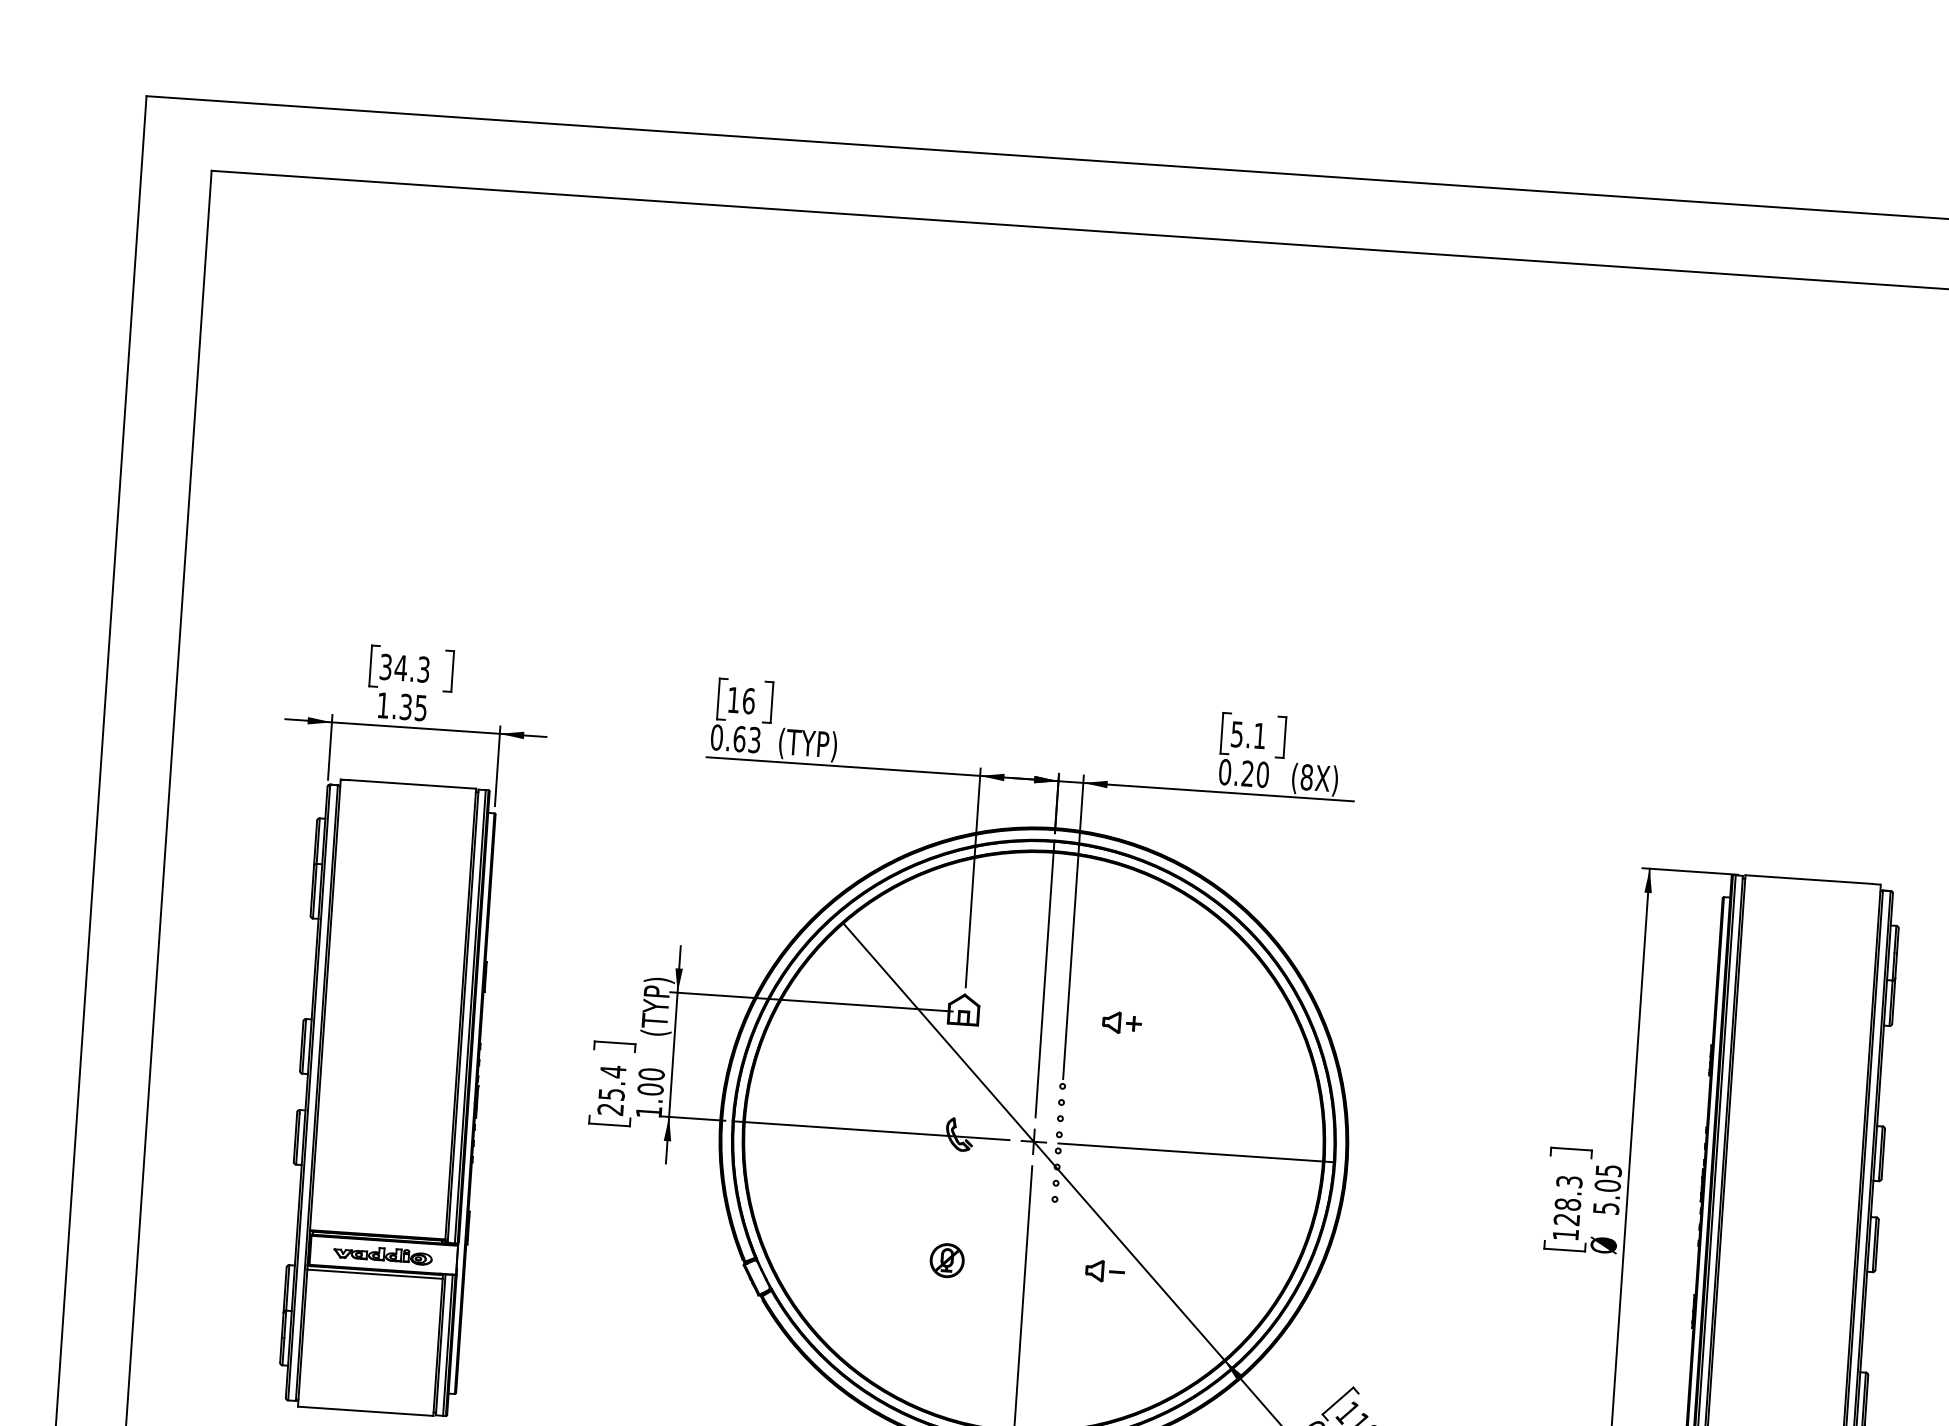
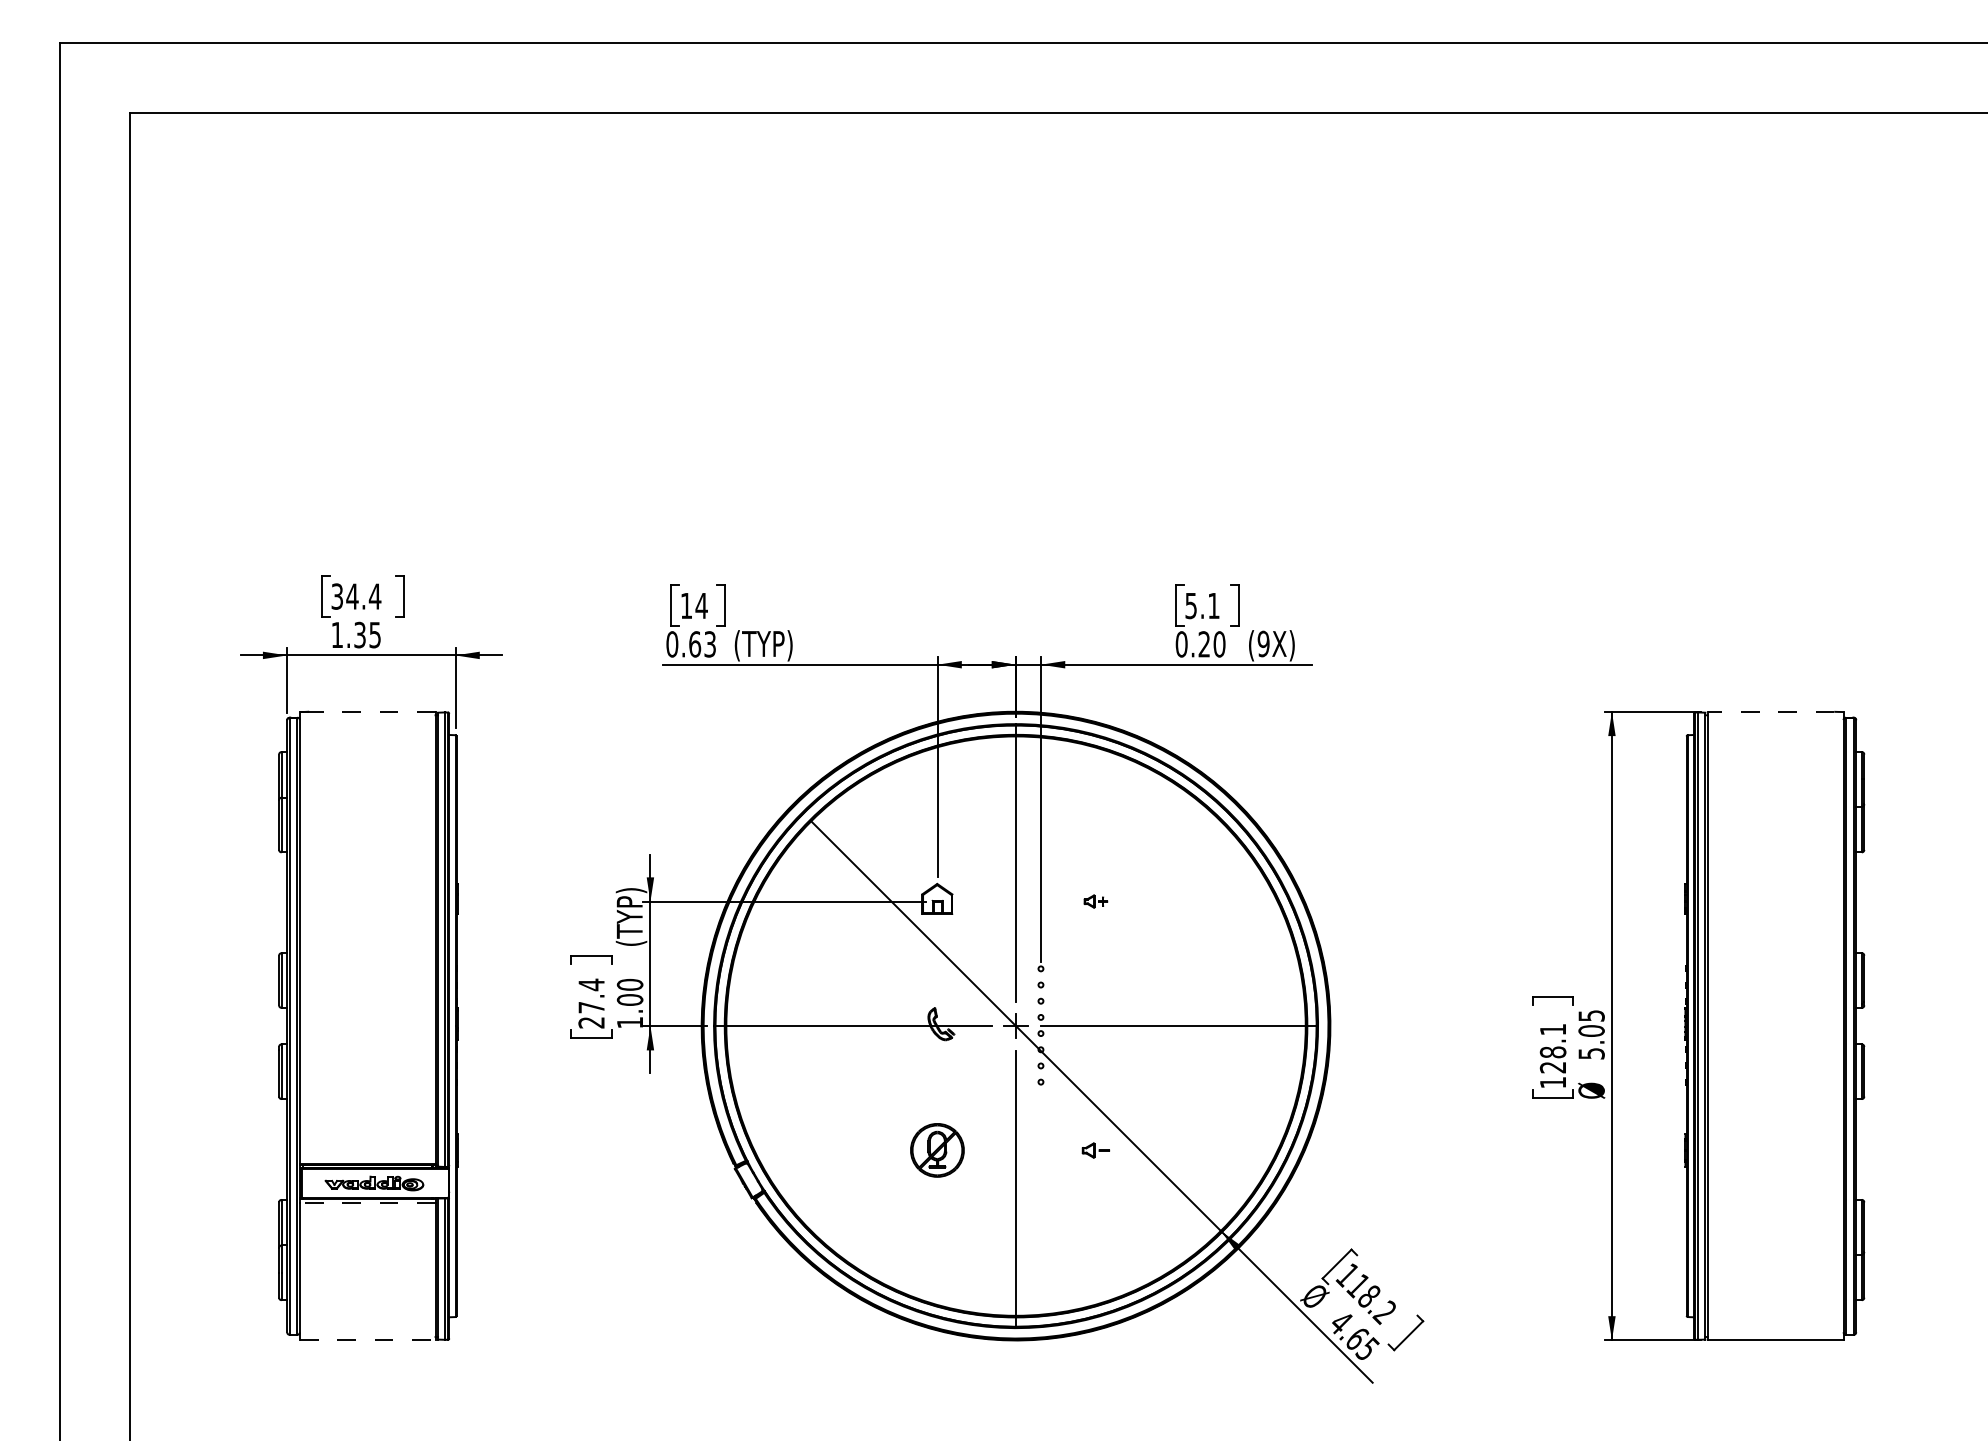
text: (423, 669) -> (374, 596), 34.3 -> 34.4
text: (748, 700) -> (701, 605), 16 -> 14
text: (1306, 777) -> (1263, 644), (8X) -> (9X)
line: (412, 784) -> (371, 711), solid -> dashed
line: (1807, 879) -> (1770, 711), solid -> dashed
part: (1121, 1022) -> (1095, 901), size x0.6
text: (611, 1094) -> (591, 1007), 25.4 -> 27.4
text: (1568, 1181) -> (1552, 1029), 128.3 -> 128.1
part: (947, 1260) -> (937, 1150), size x1.6
part: (1104, 1271) -> (1095, 1150), size x0.7
line: (374, 1274) -> (367, 1203), solid -> dashed
line: (365, 1411) -> (367, 1340), solid -> dashed

